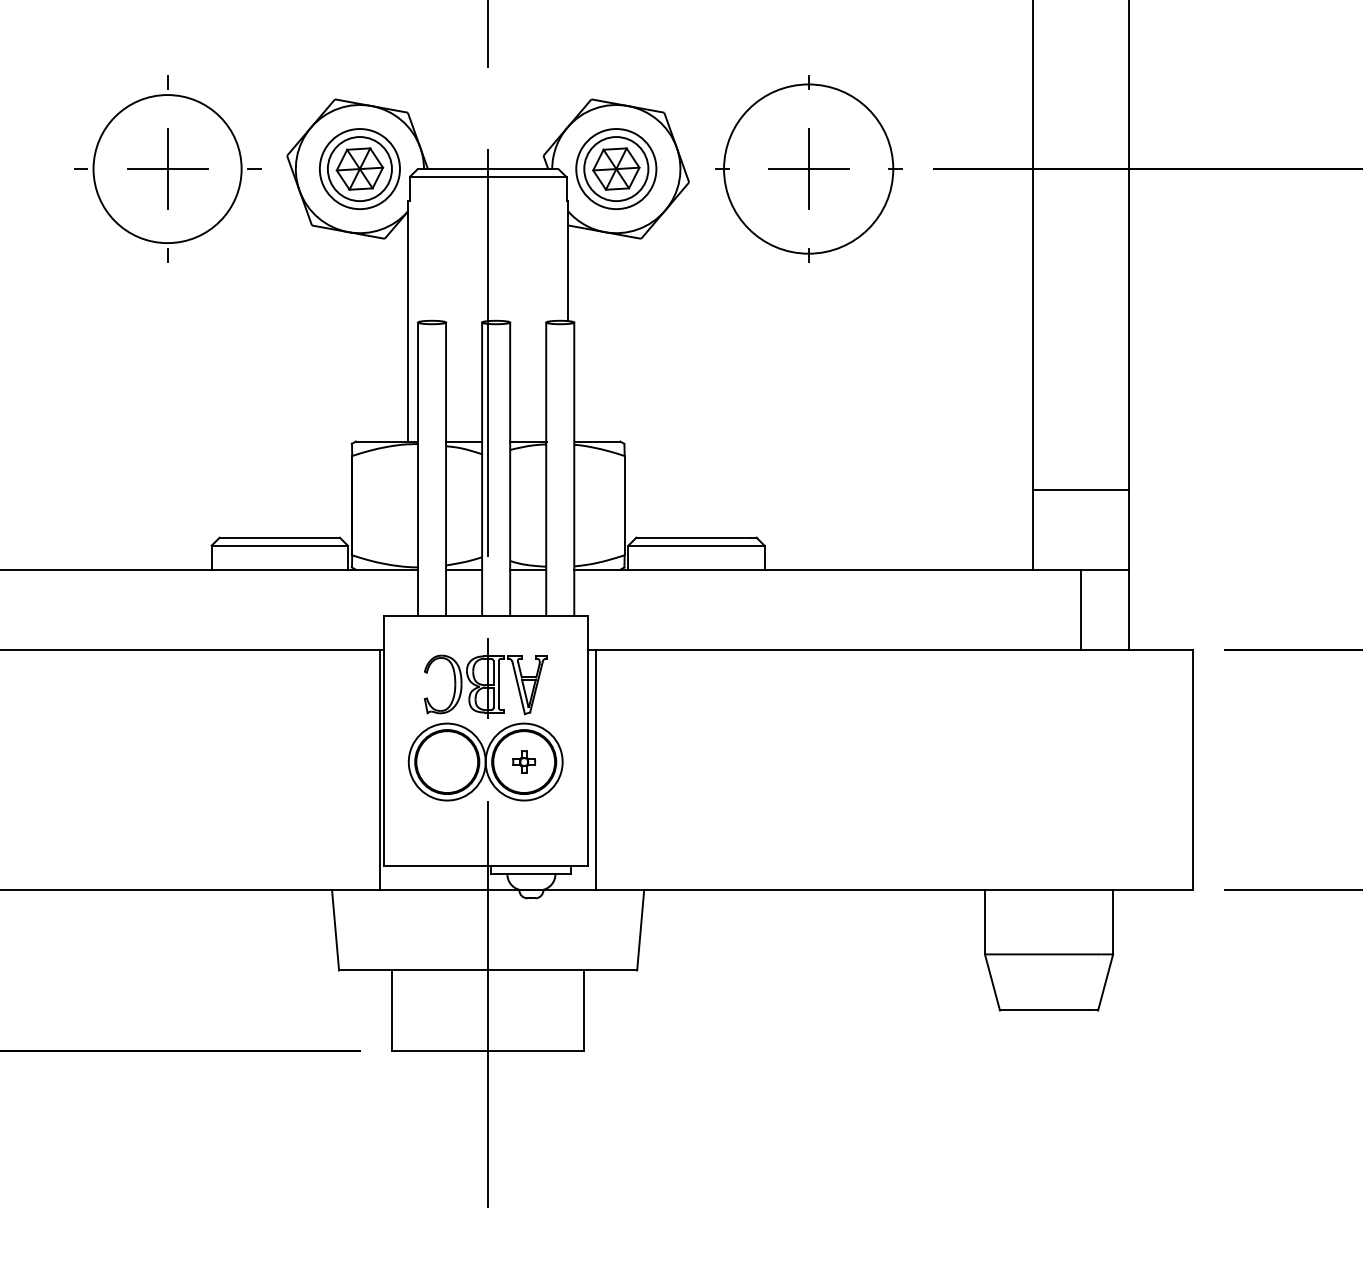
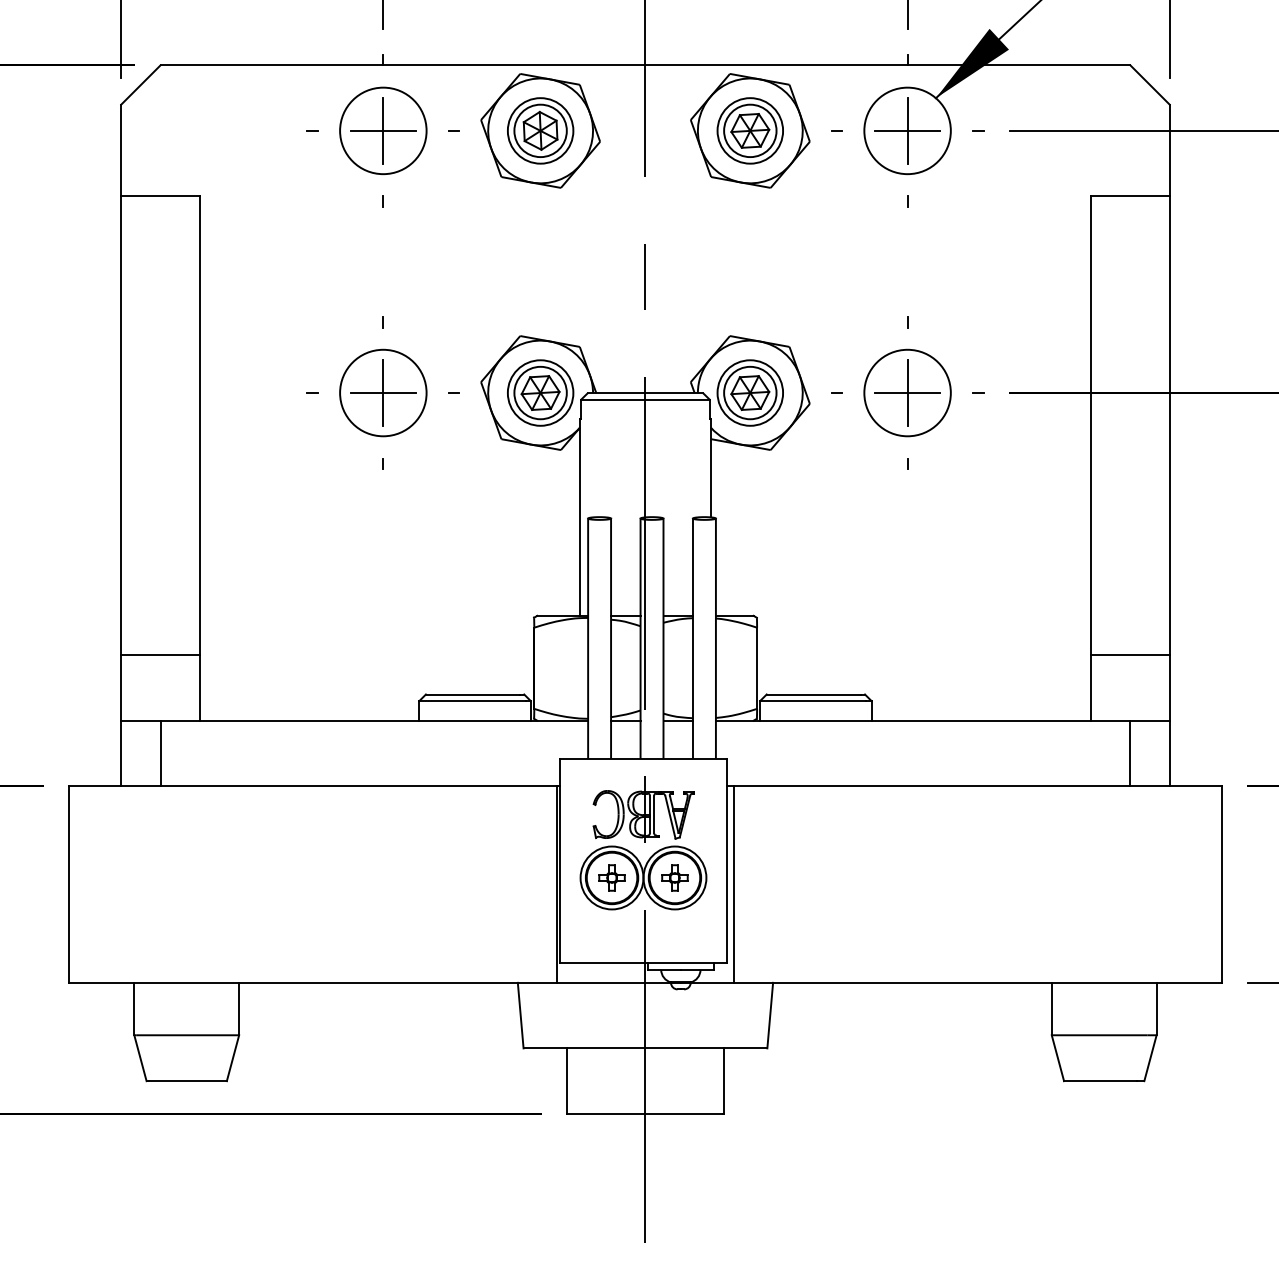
circle: (167, 168) -> (383, 392), size x0.71
circle: (808, 168) -> (907, 392), size x0.62
part: (446, 761) -> (611, 877), added
part: (523, 761) -> (674, 877), size x1.43

